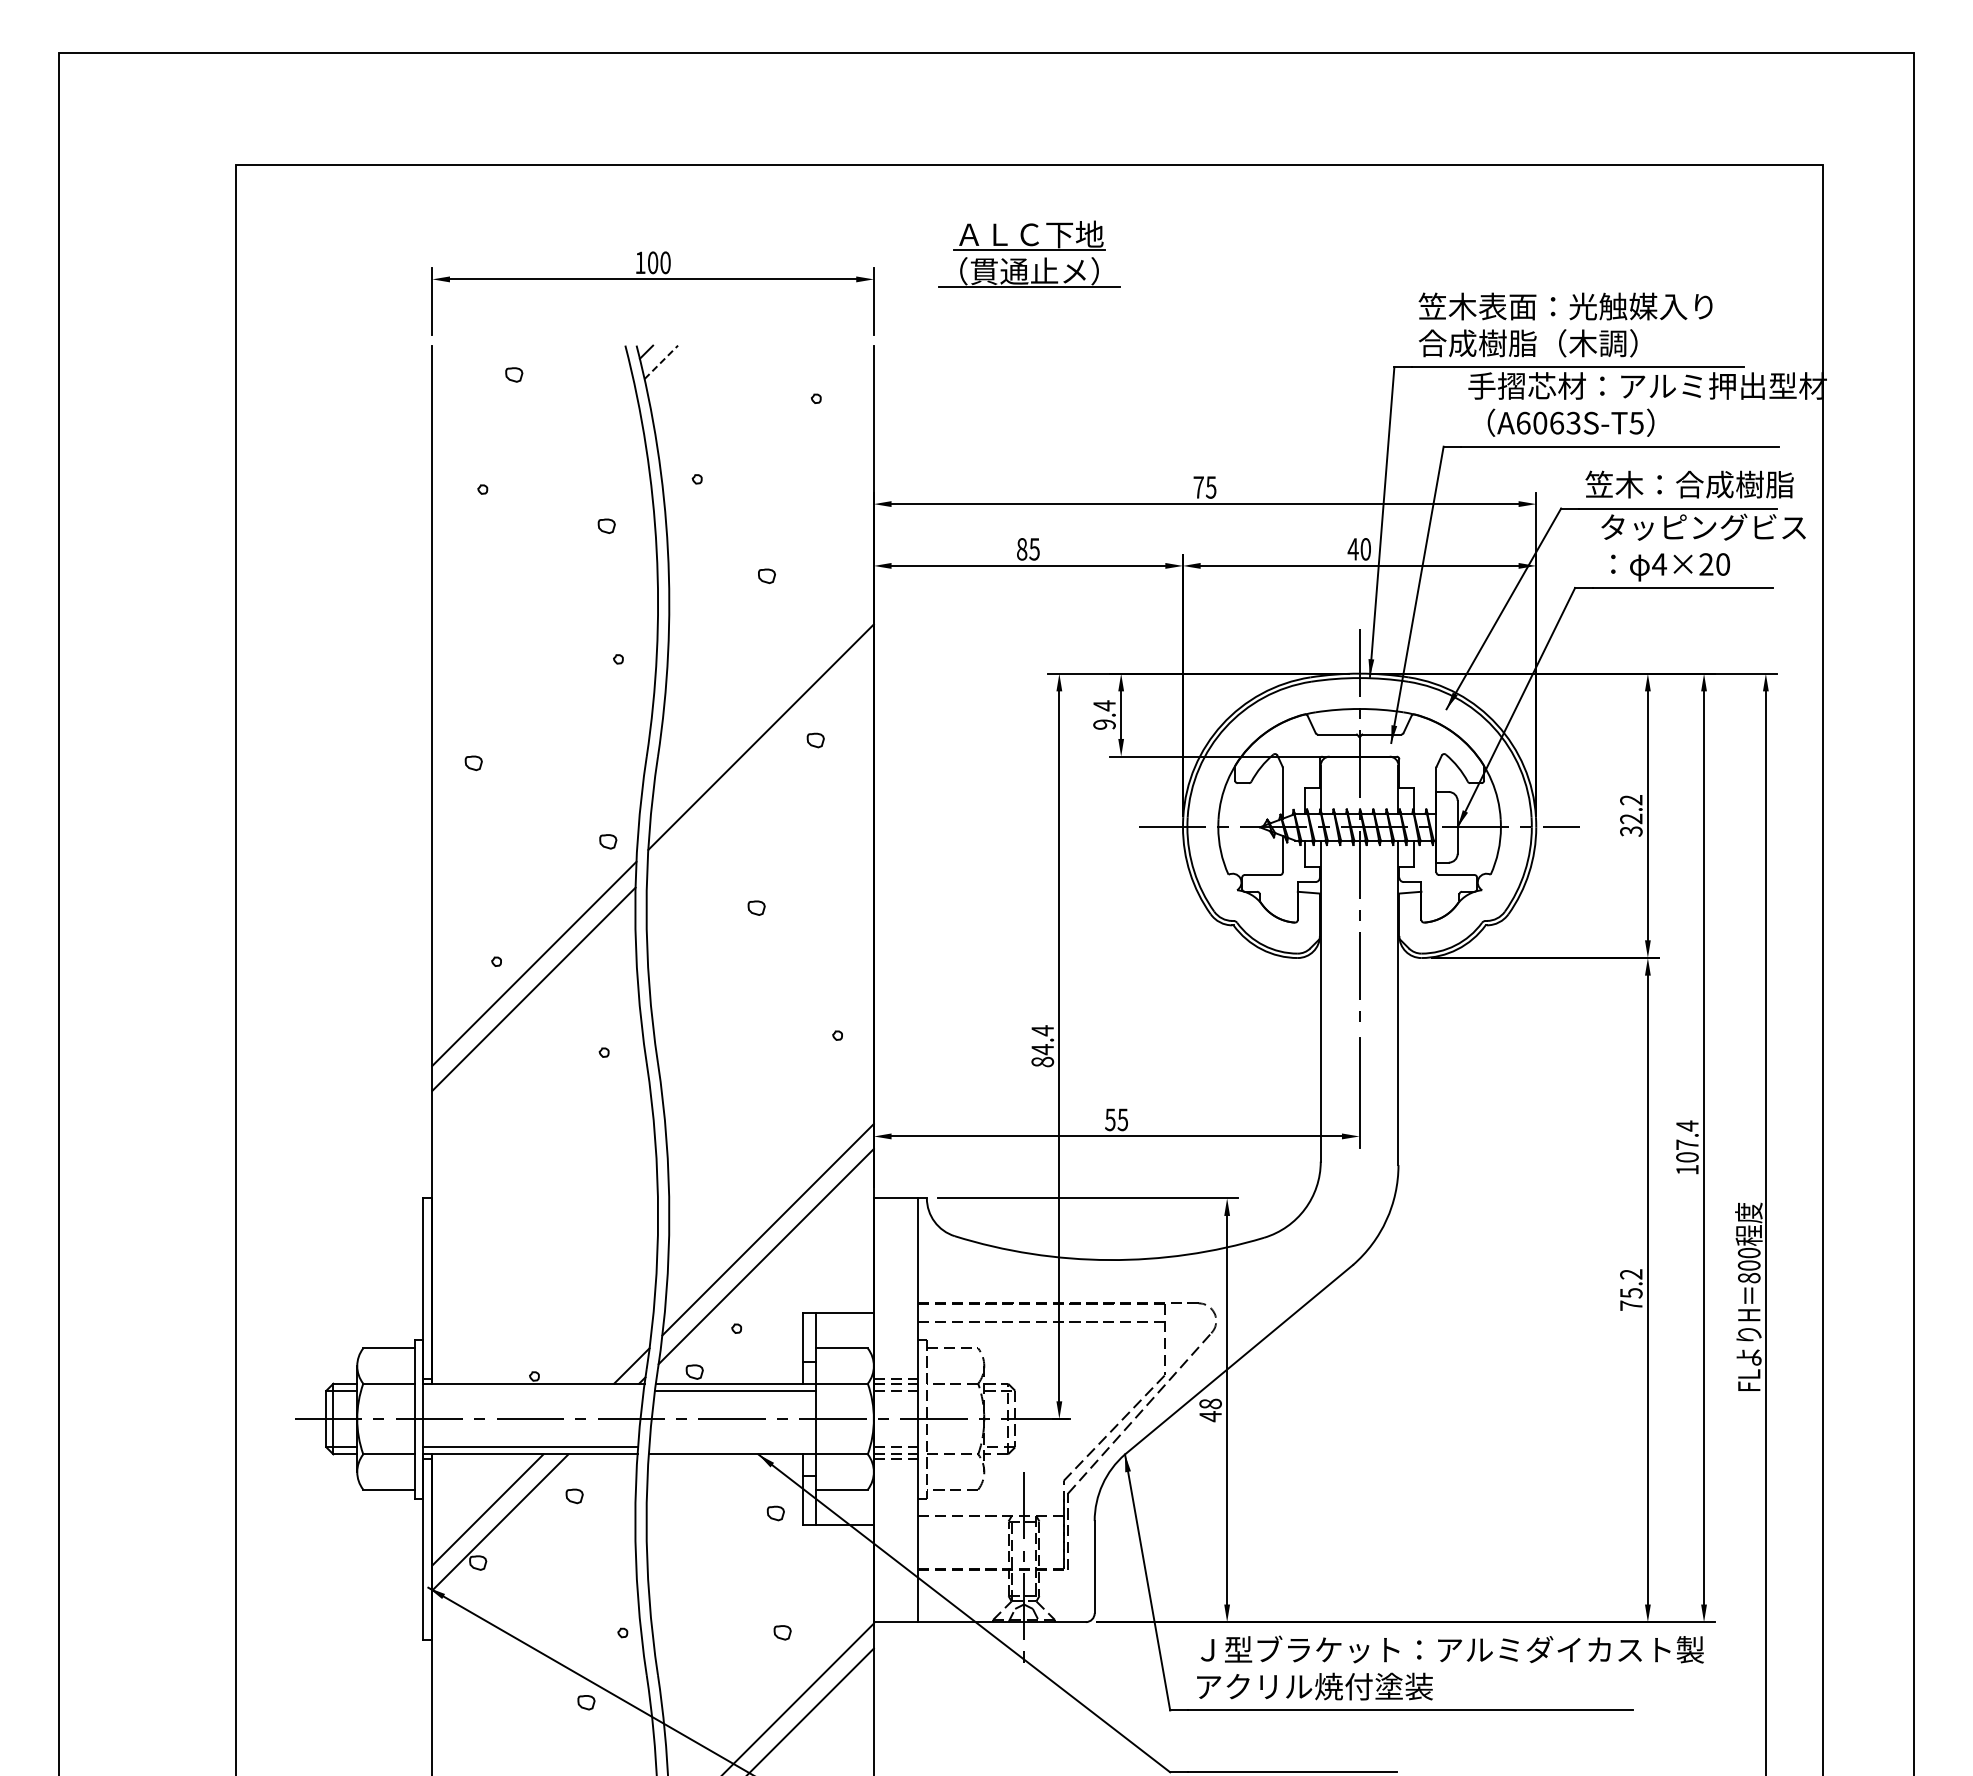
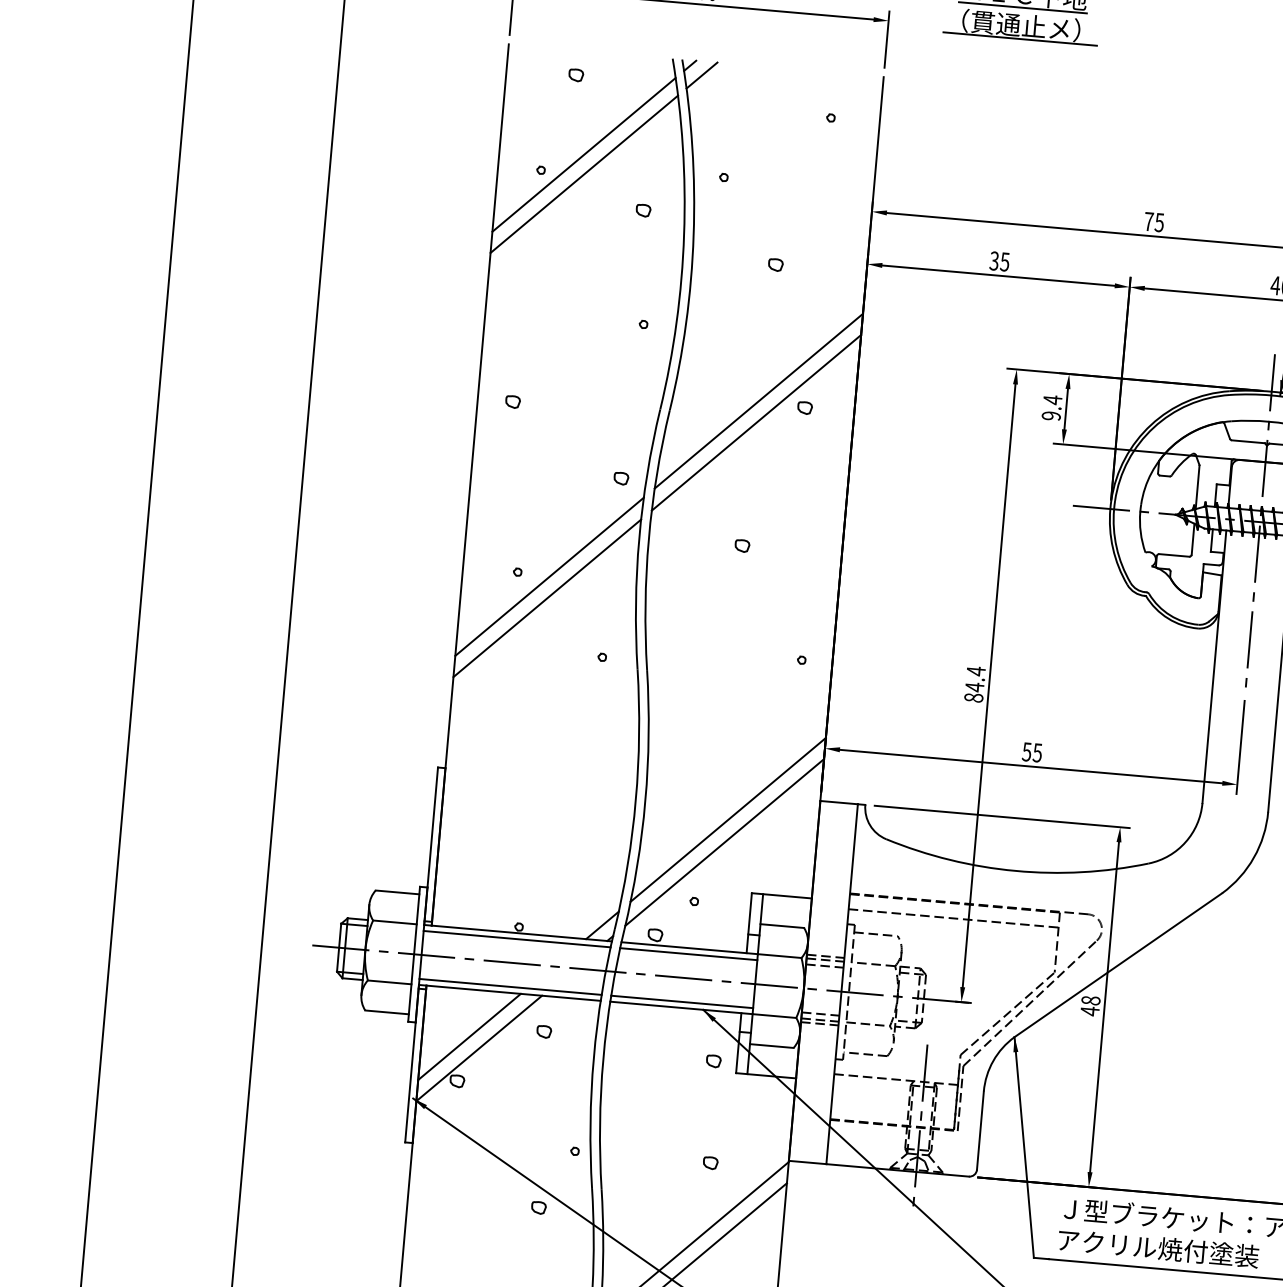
line: (661, 362) -> (702, 75), dashed -> solid
line: (531, 466) -> (584, 154), added
line: (533, 489) -> (584, 174), added
text: (1021, 549) -> (993, 261), 85 -> 35
line: (760, 762) -> (756, 422), added
line: (533, 1390) -> (517, 938), added
line: (732, 1447) -> (681, 1002), added

